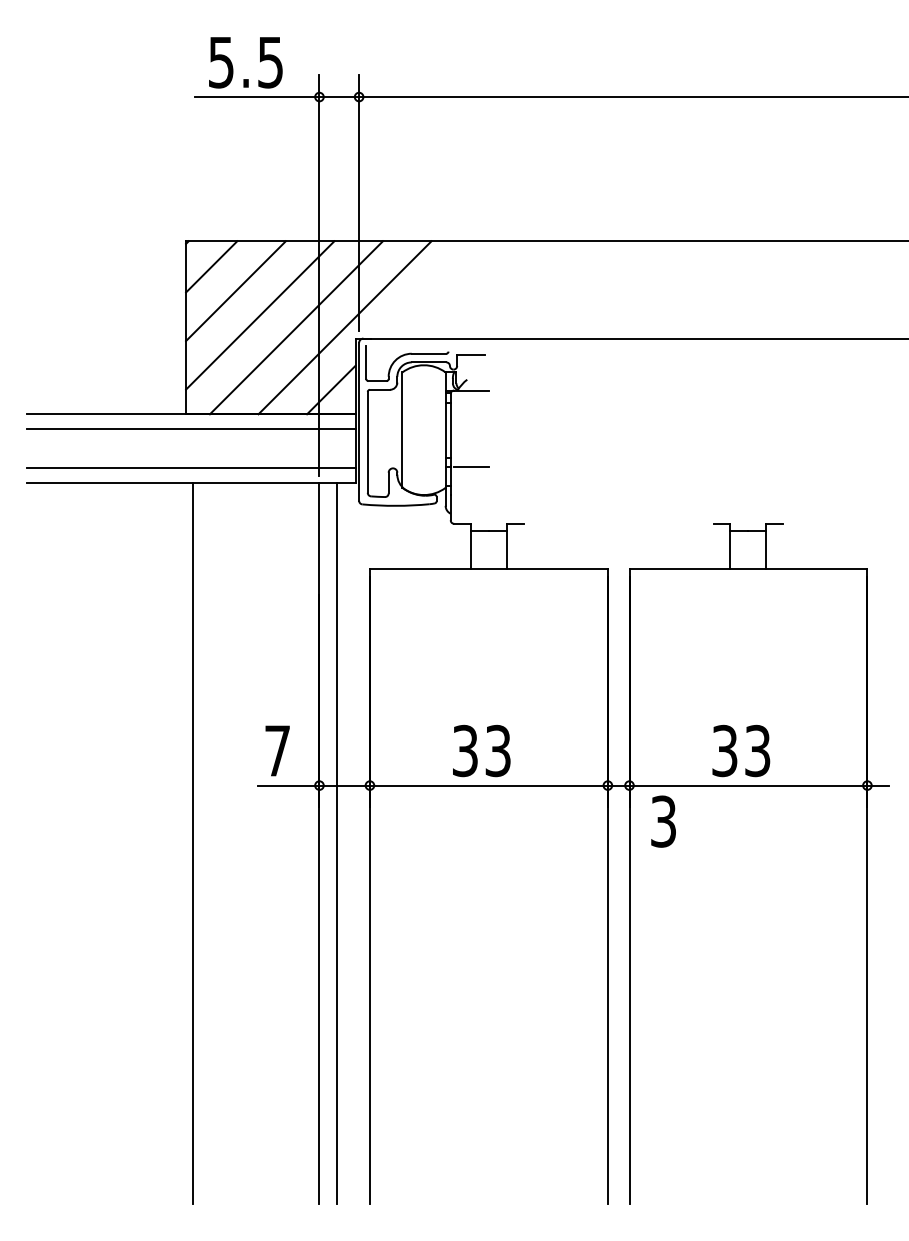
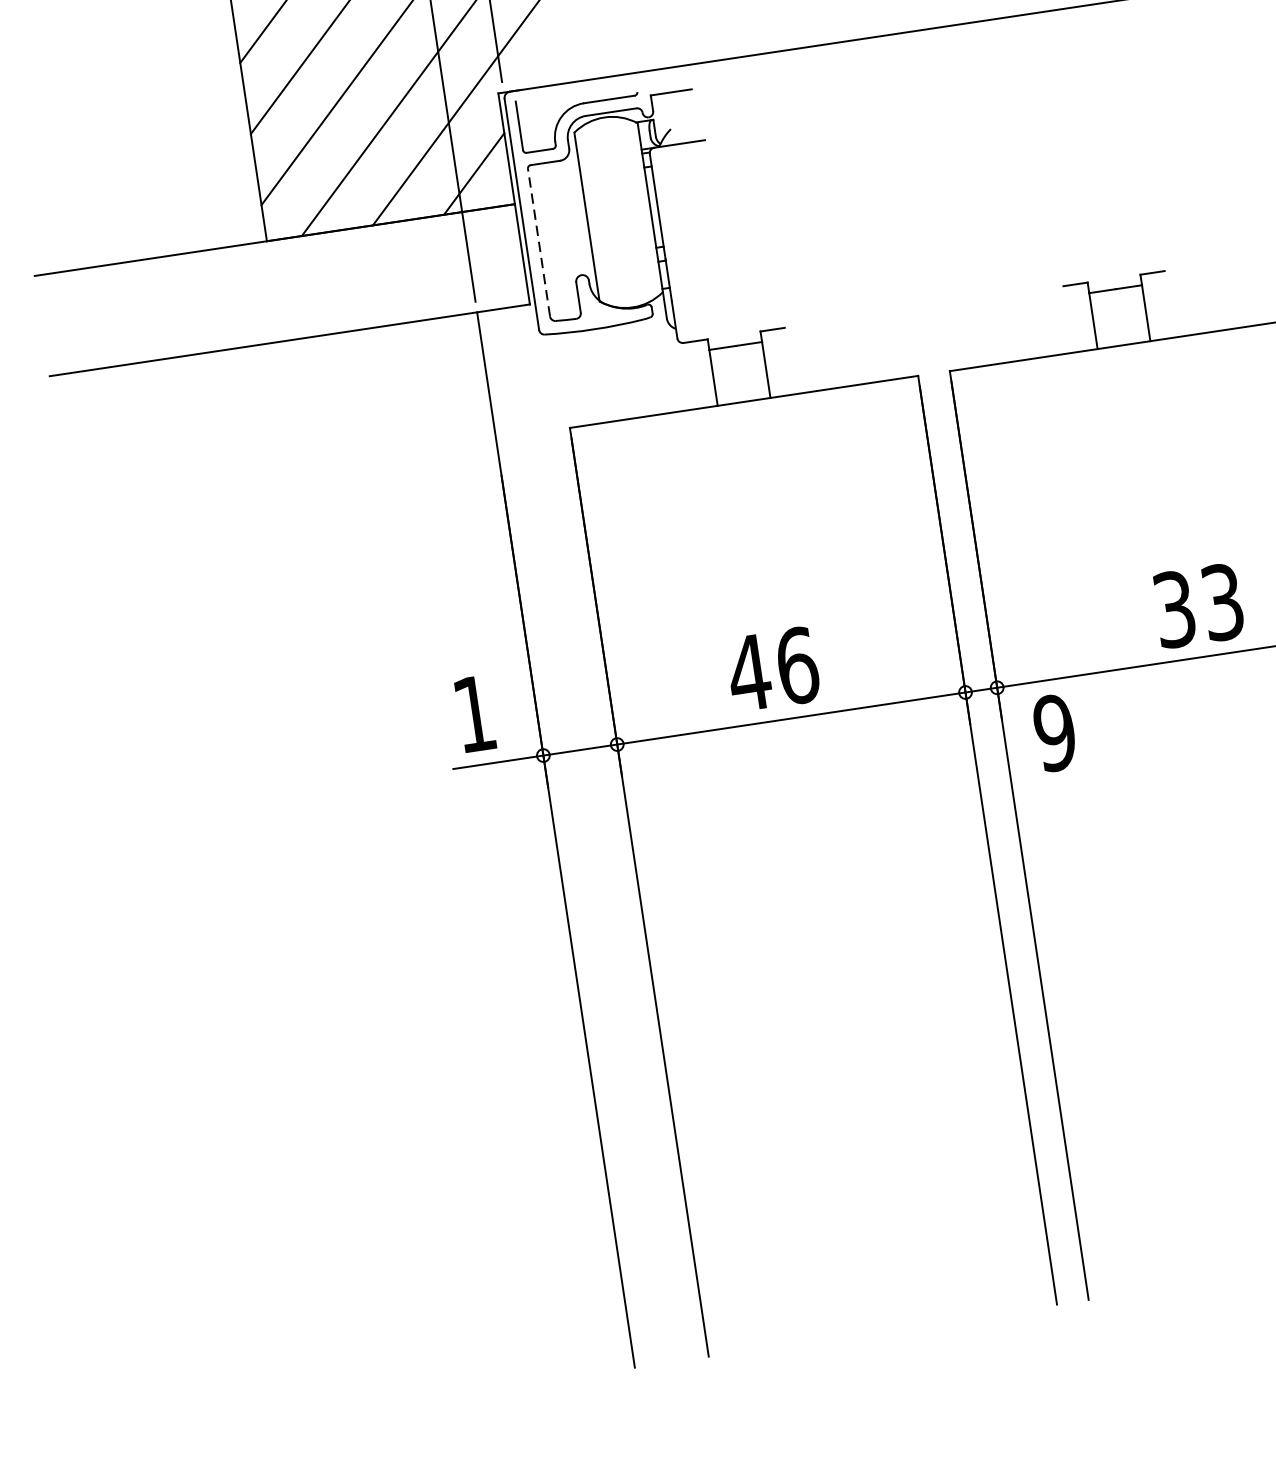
line: (191, 428) -> (277, 260), removed
line: (367, 441) -> (538, 241), solid -> dashed
line: (471, 467) -> (696, 256), removed
line: (191, 468) -> (286, 319), removed
text: (277, 750) -> (474, 713), 7 -> 1
text: (481, 750) -> (772, 668), 33 -> 46
text: (741, 750) -> (1198, 605), moved
text: (663, 821) -> (1054, 732), 3 -> 9
line: (193, 842) -> (371, 866), removed
line: (336, 842) -> (580, 835), removed

